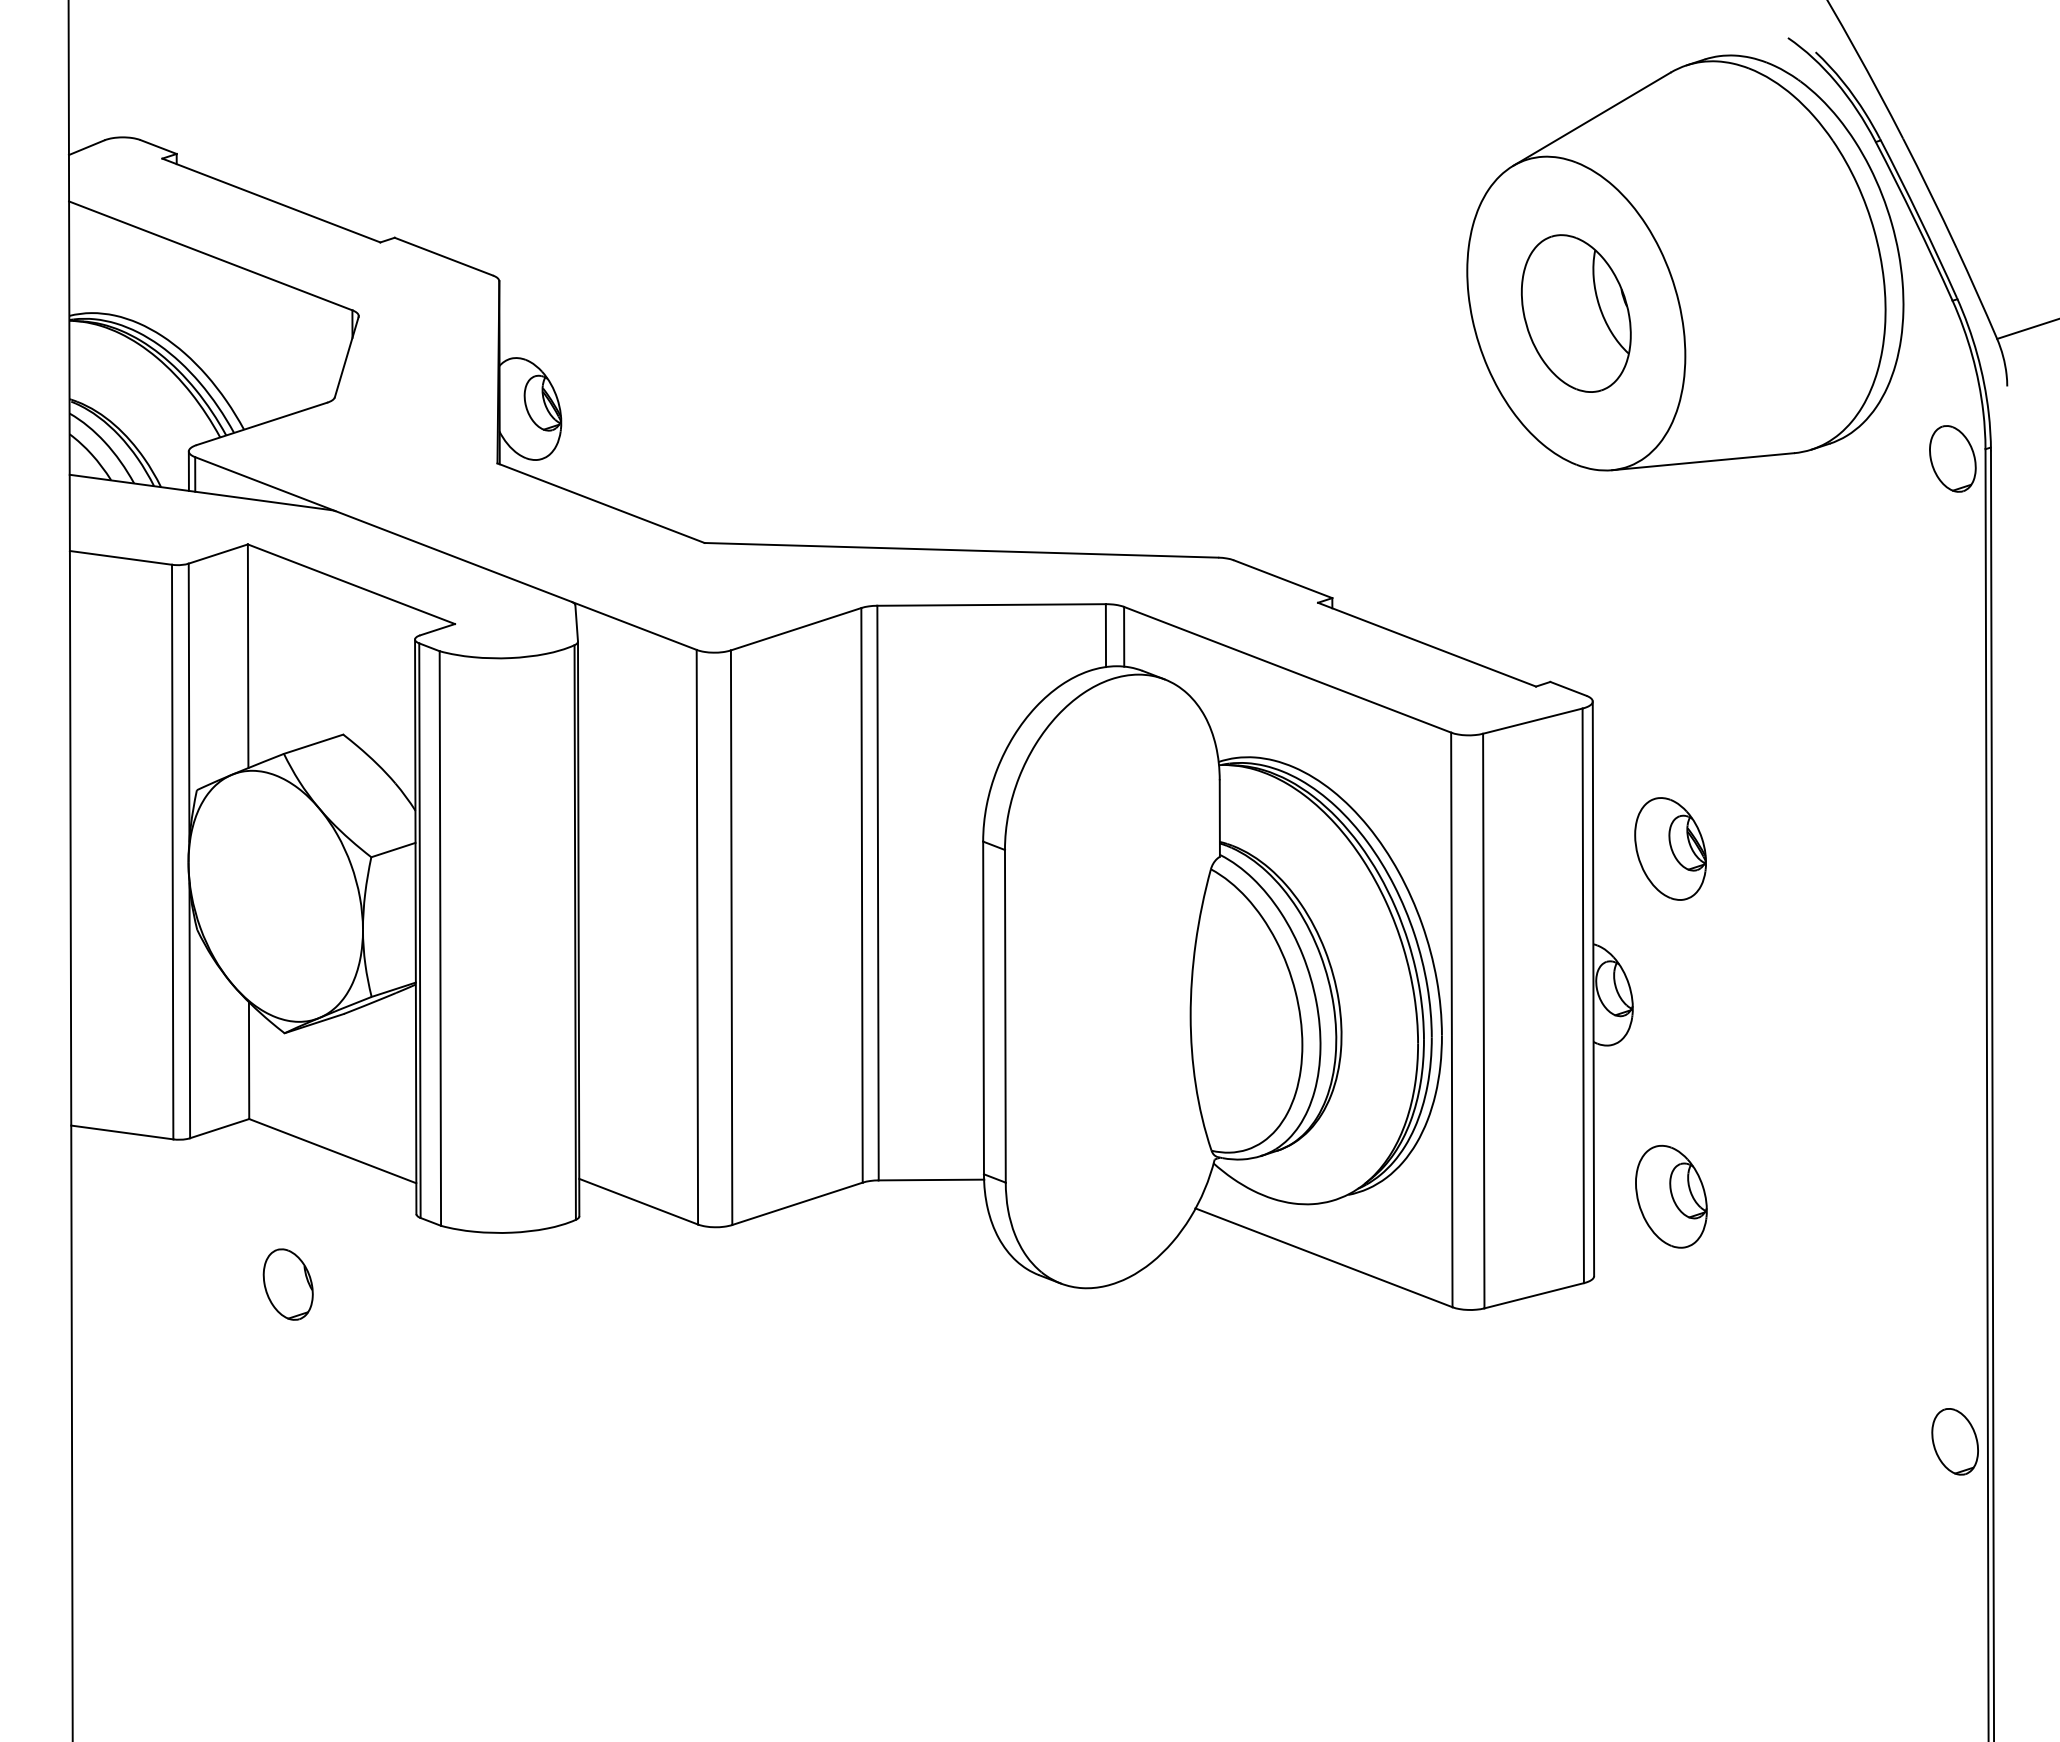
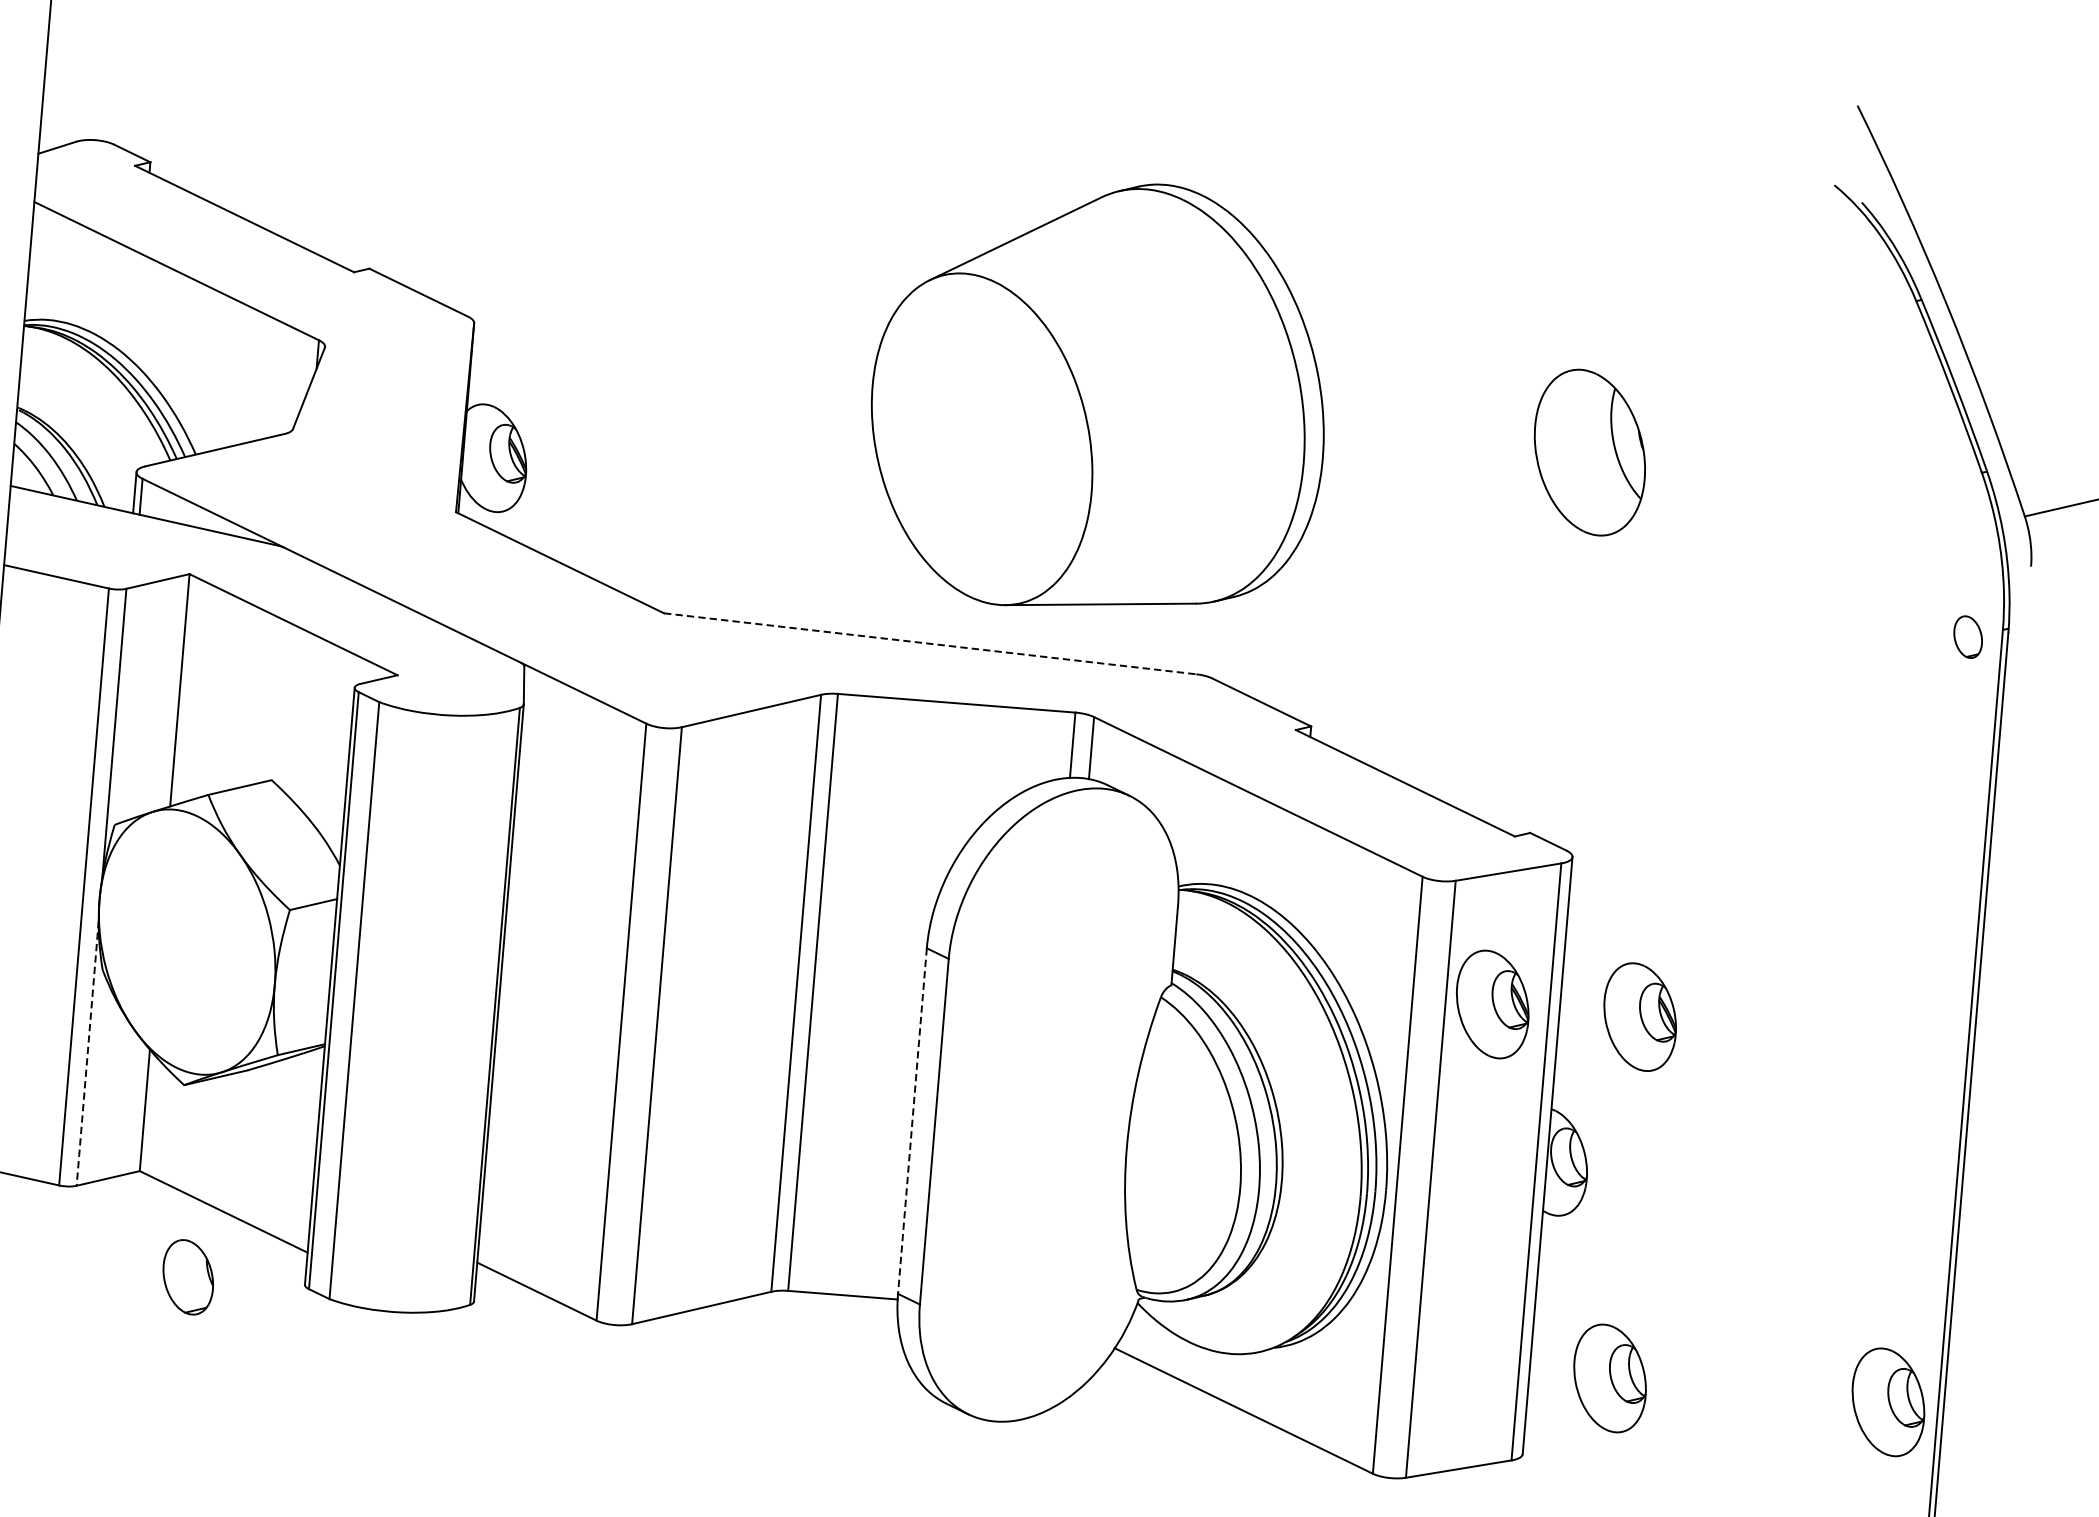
part: (1685, 262) -> (1100, 395), moved
part: (1952, 458) -> (1967, 636), size x0.6
line: (961, 550) -> (930, 643), solid -> dashed
part: (1528, 848) -> (1492, 1004), added
line: (983, 1008) -> (912, 1121), solid -> dashed
line: (189, 1011) -> (87, 1054), solid -> dashed
part: (1939, 1196) -> (1888, 1402), added
part: (287, 1284) -> (187, 1277), moved

